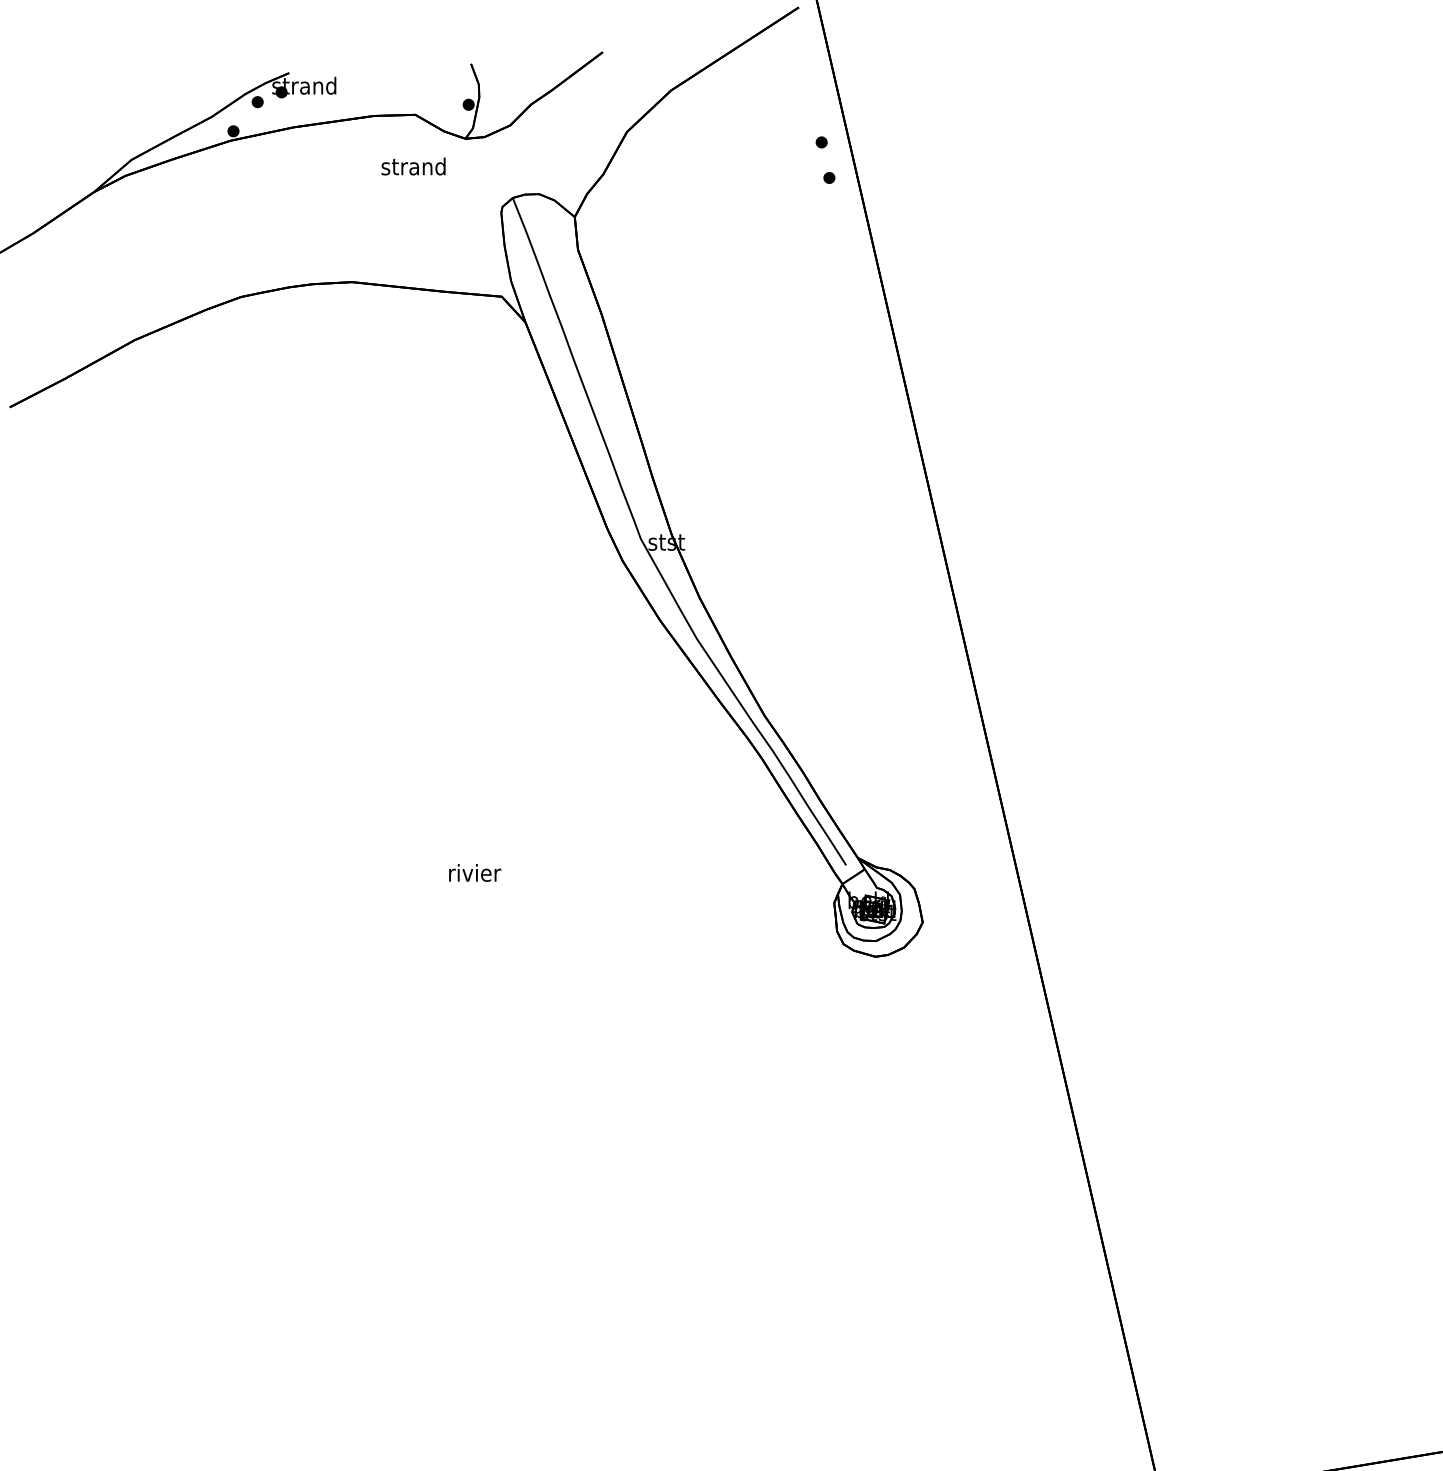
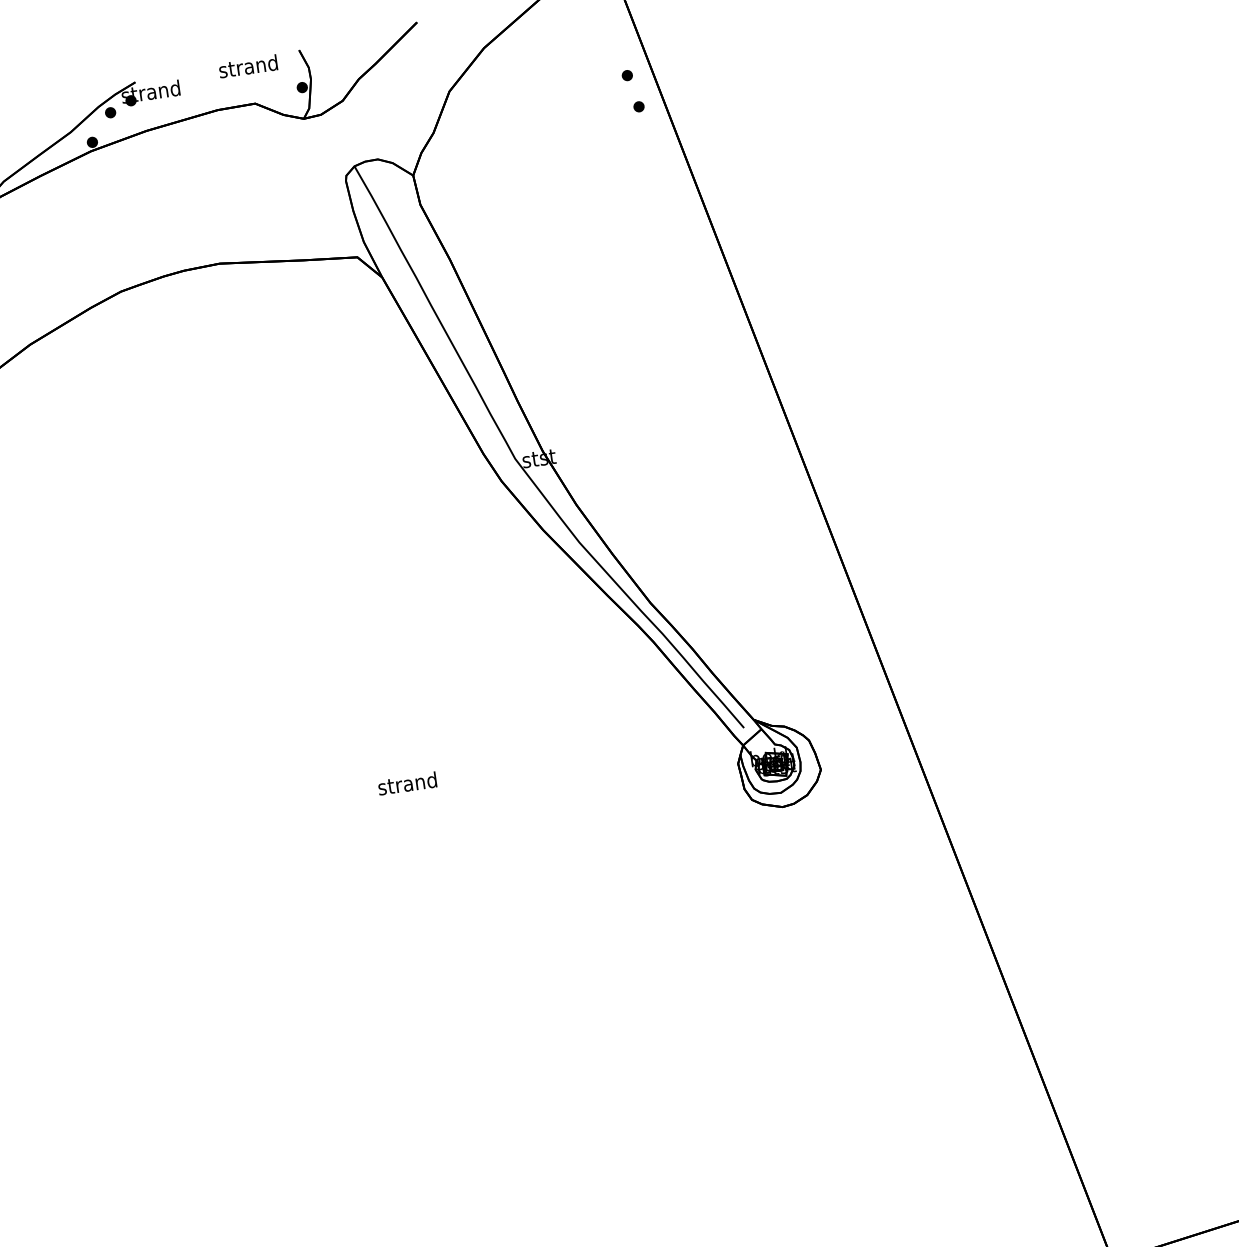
text: (413, 166) -> (248, 66), moved
text: (473, 872) -> (407, 783), rivier -> strand

